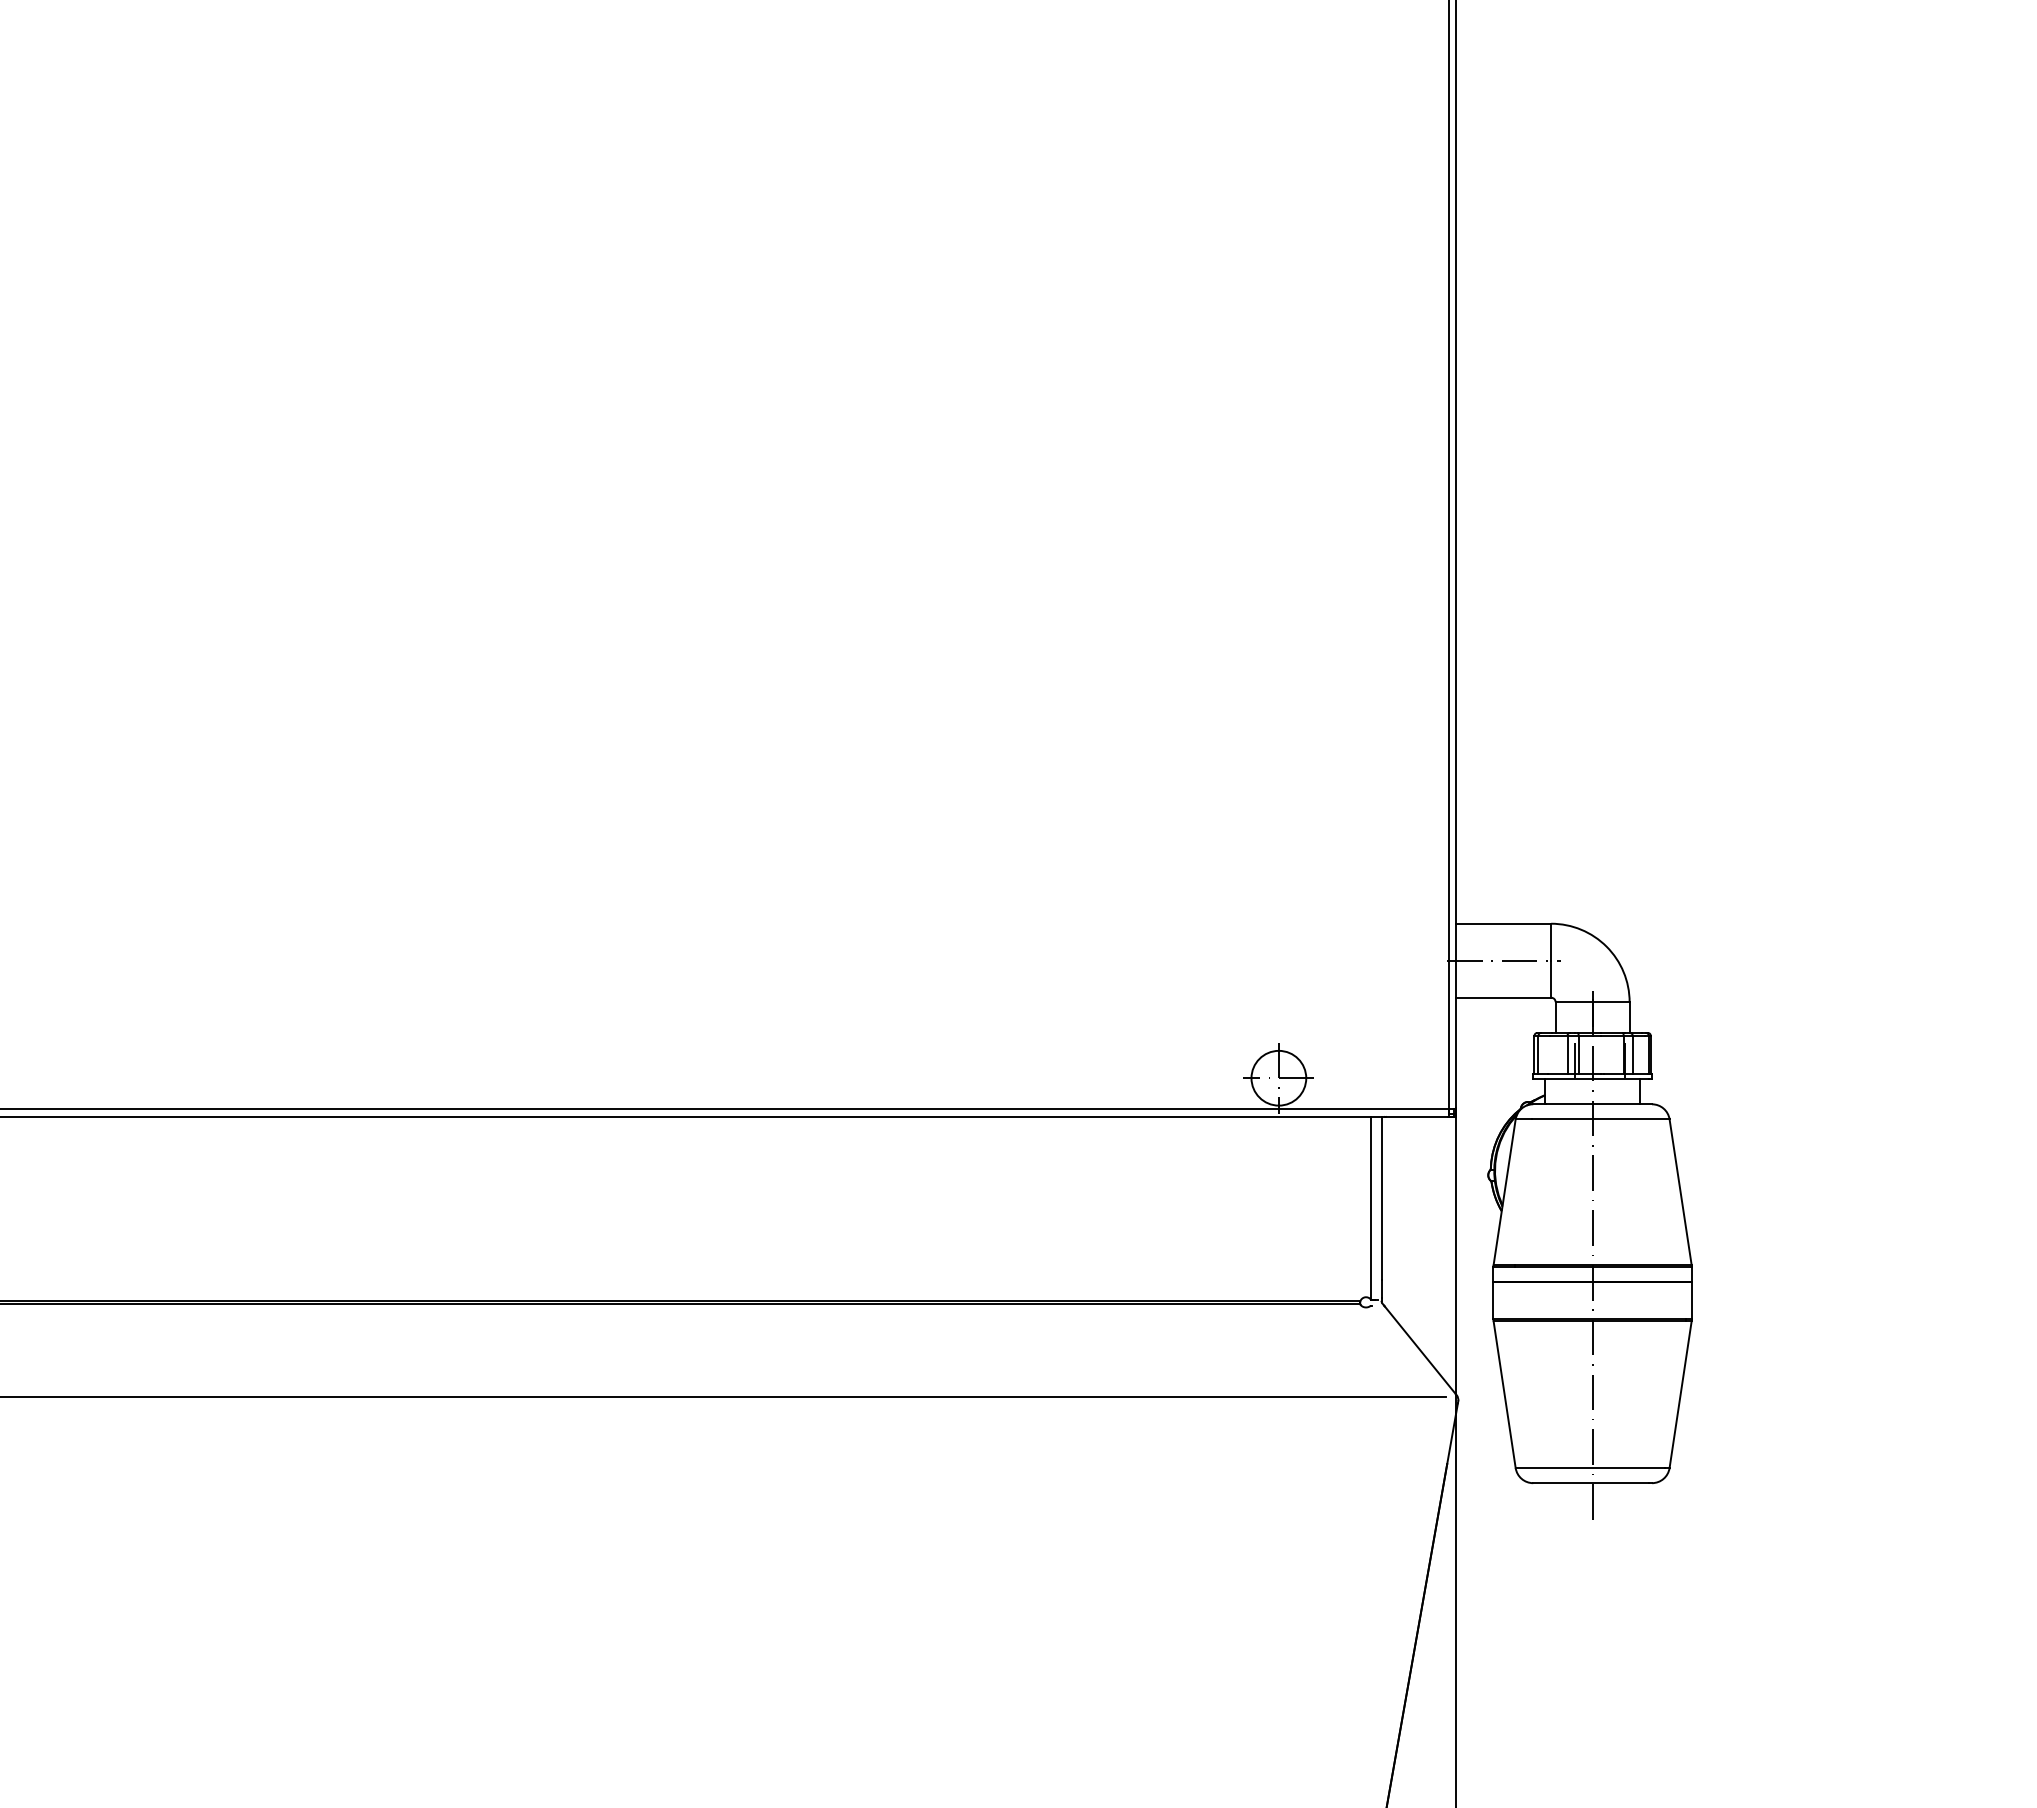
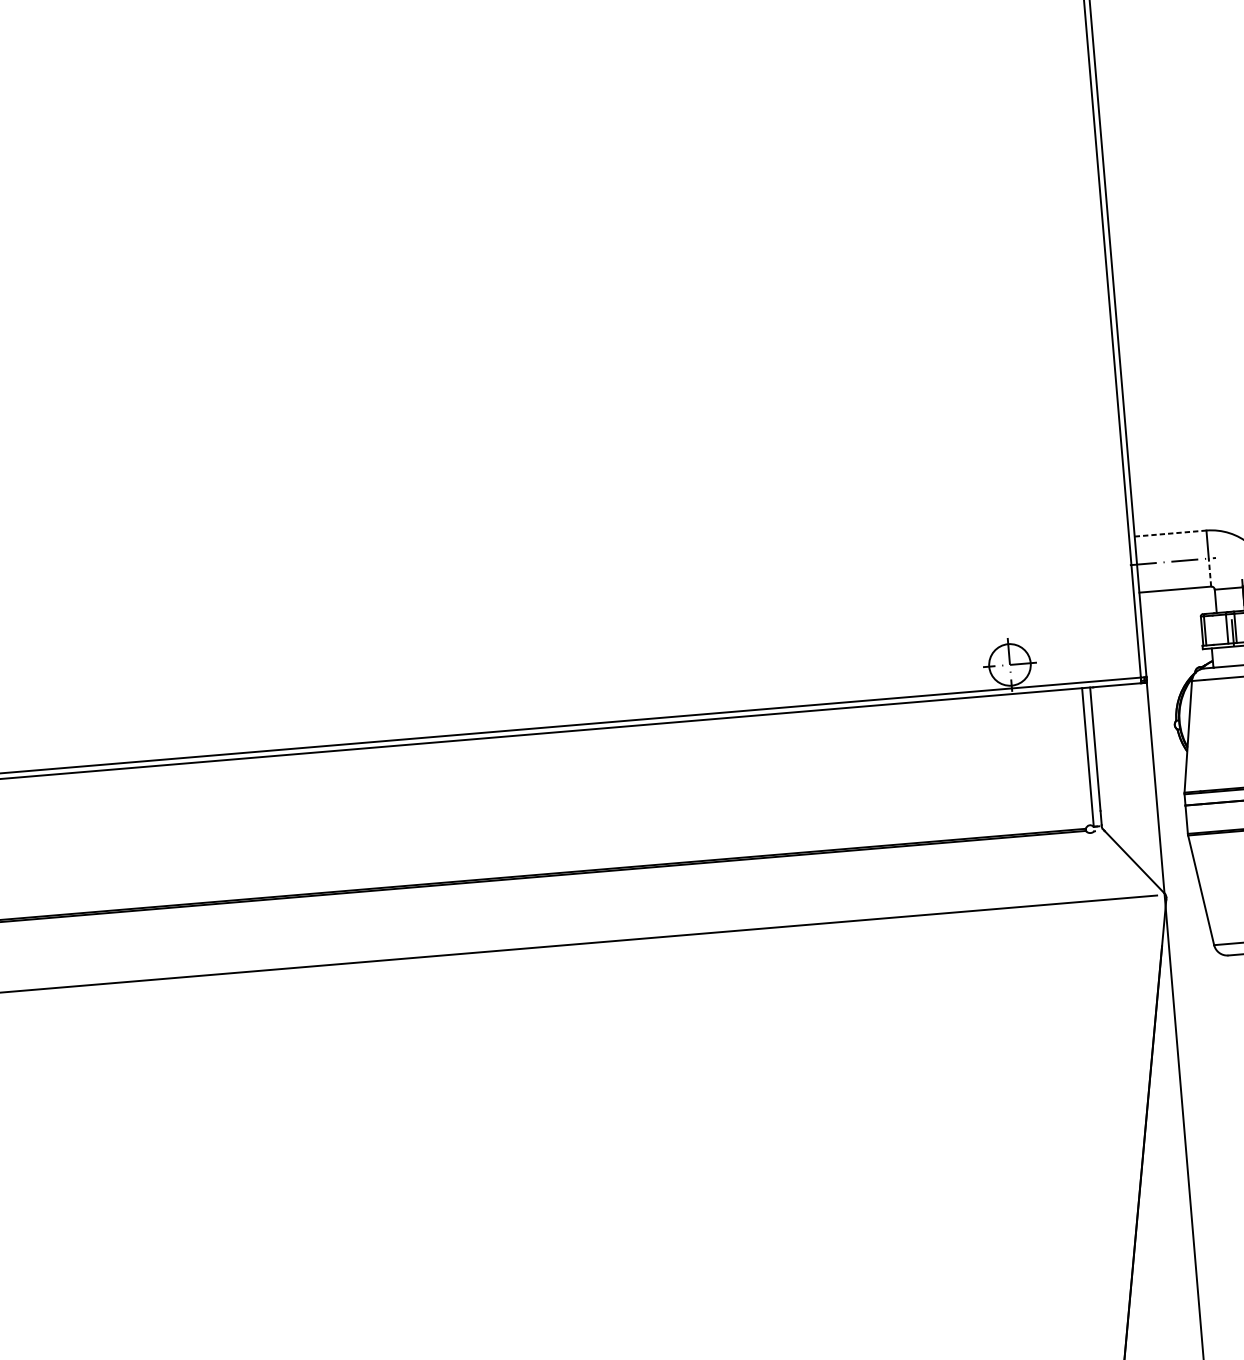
line: (1504, 923) -> (1171, 533), solid -> dashed
line: (1551, 978) -> (1210, 572), solid -> dashed

